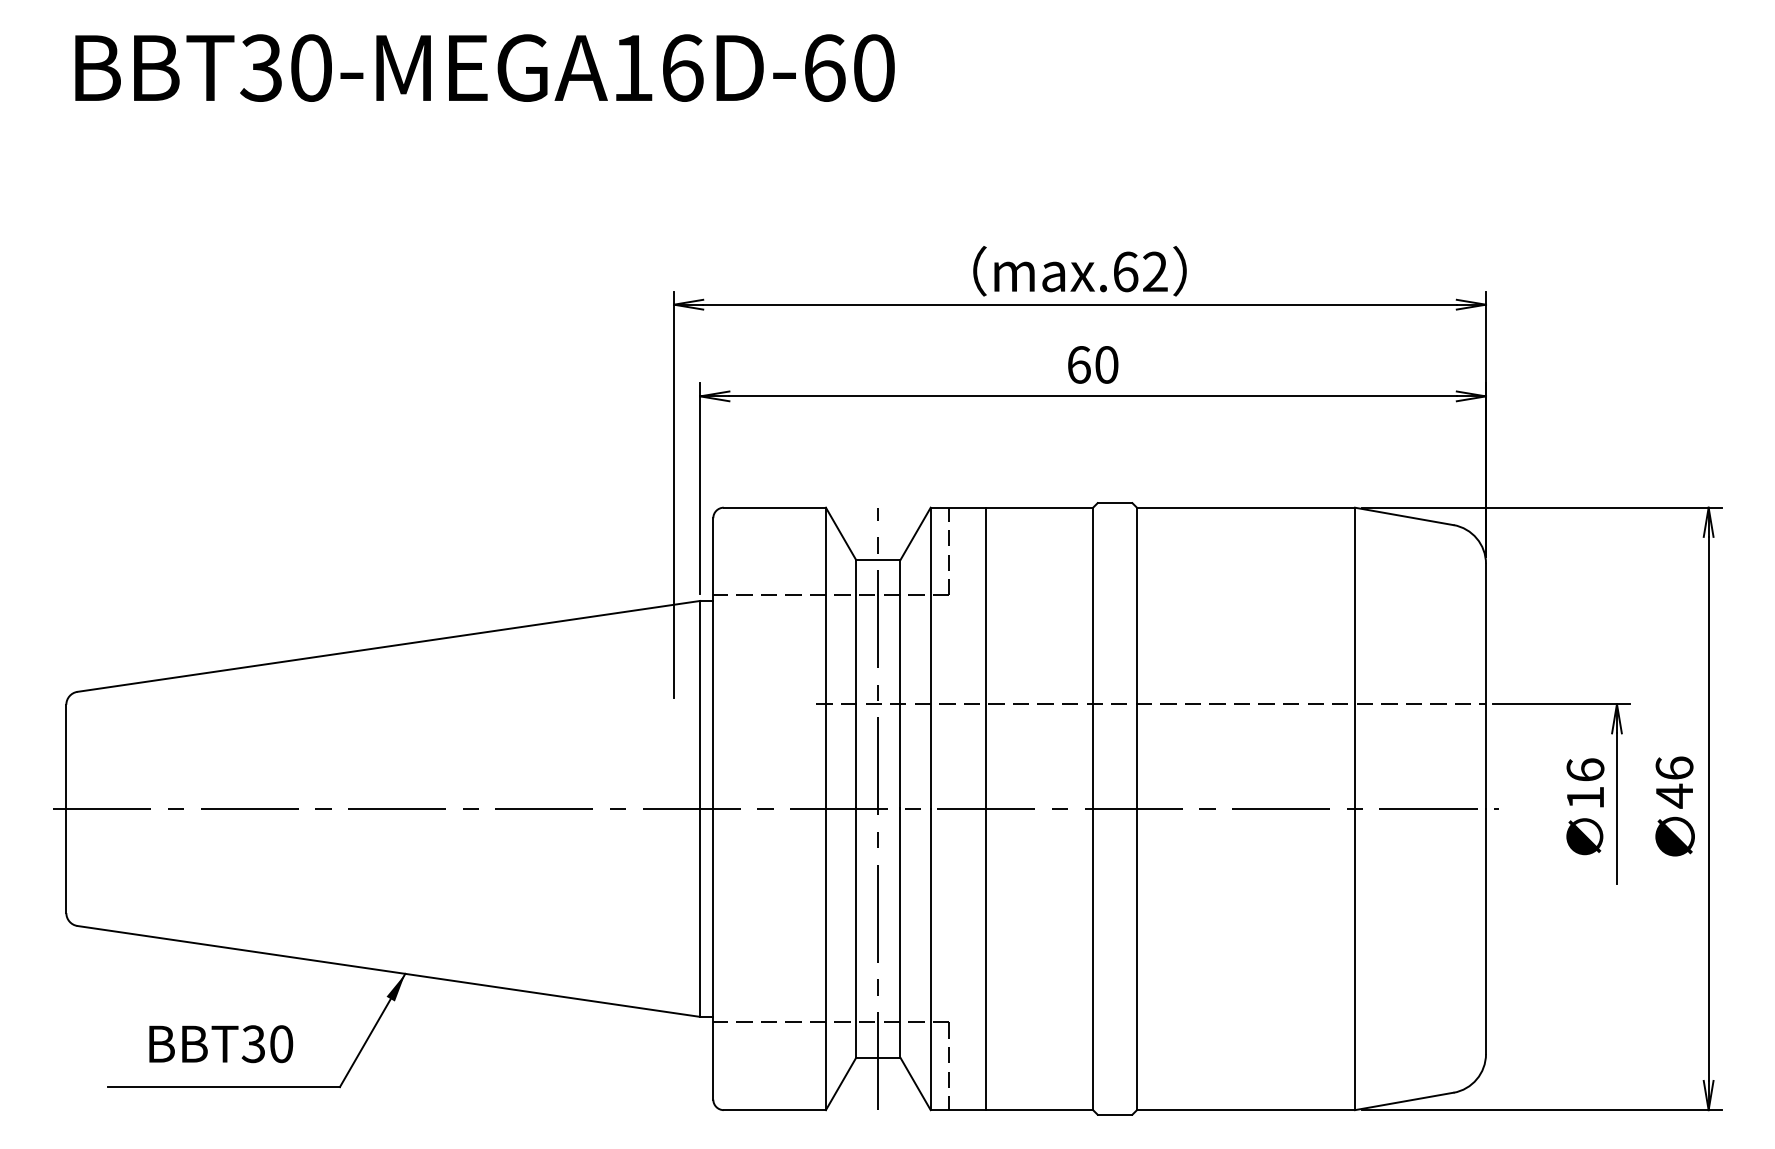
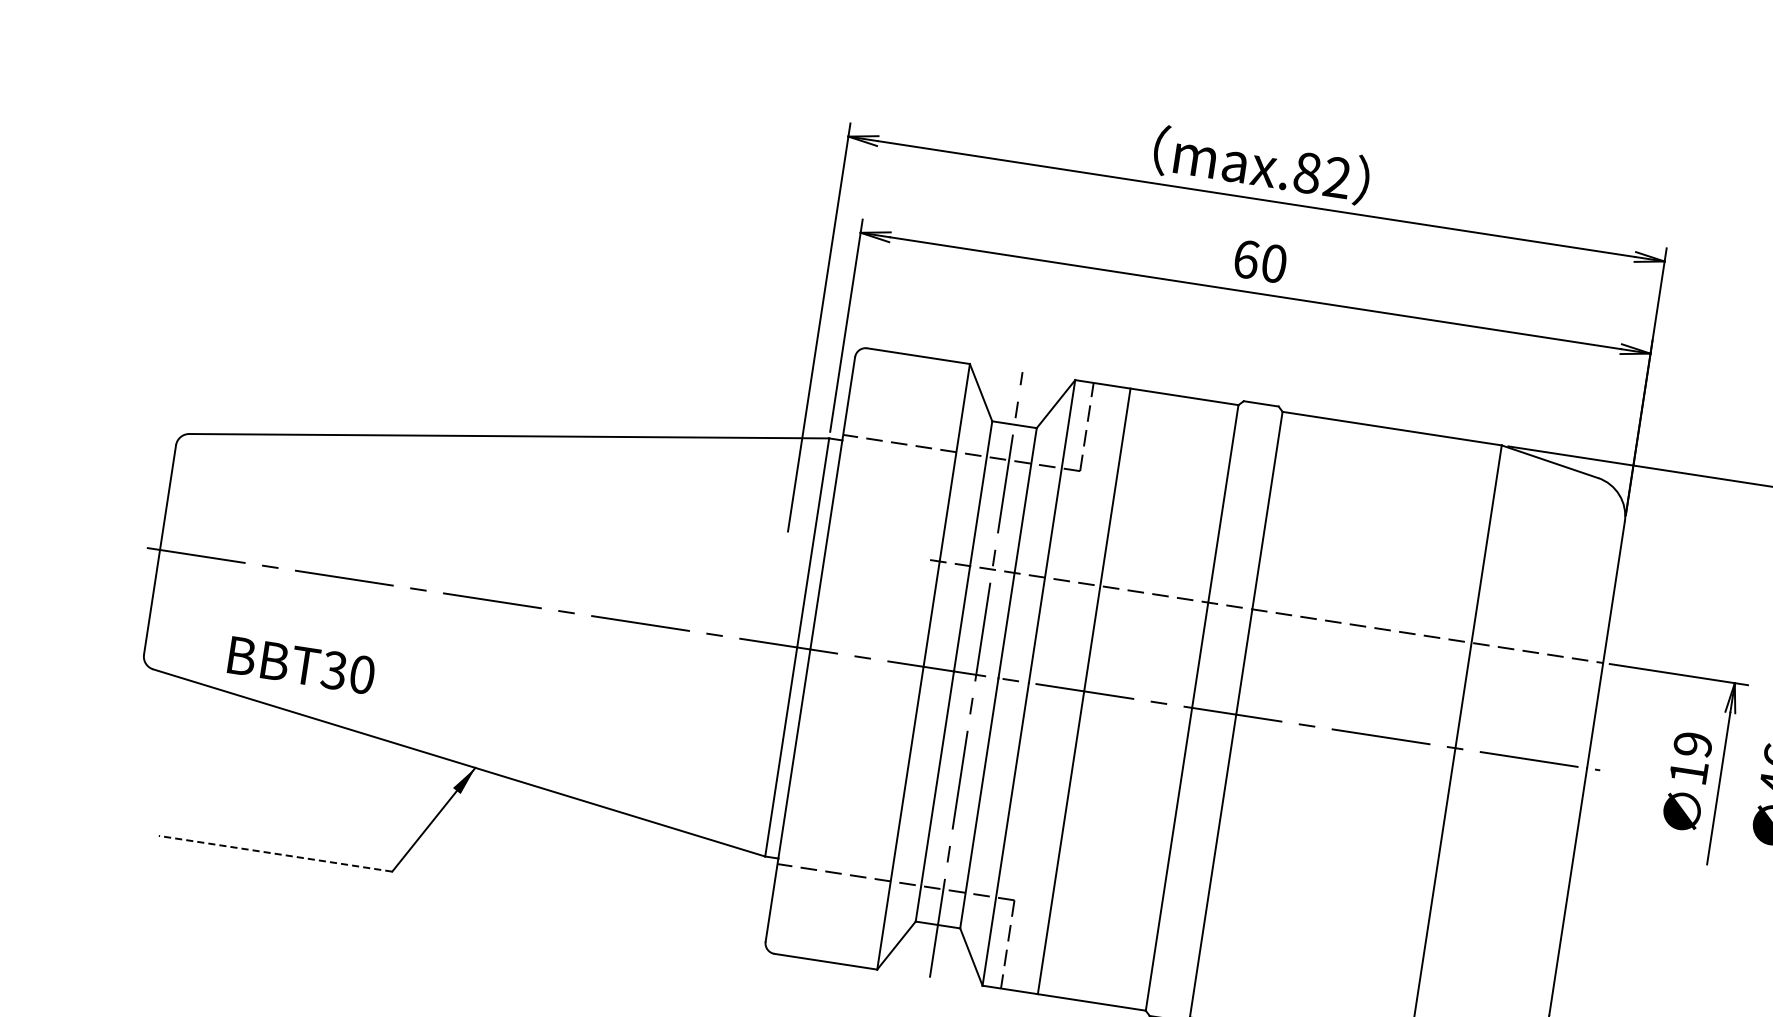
text: (1125, 271) -> (1307, 172), max.62 -> max.82
text: (1585, 769) -> (1693, 744), 16 -> 19
text: (221, 1044) -> (301, 665), moved
line: (223, 1087) -> (275, 854), solid -> dashed

